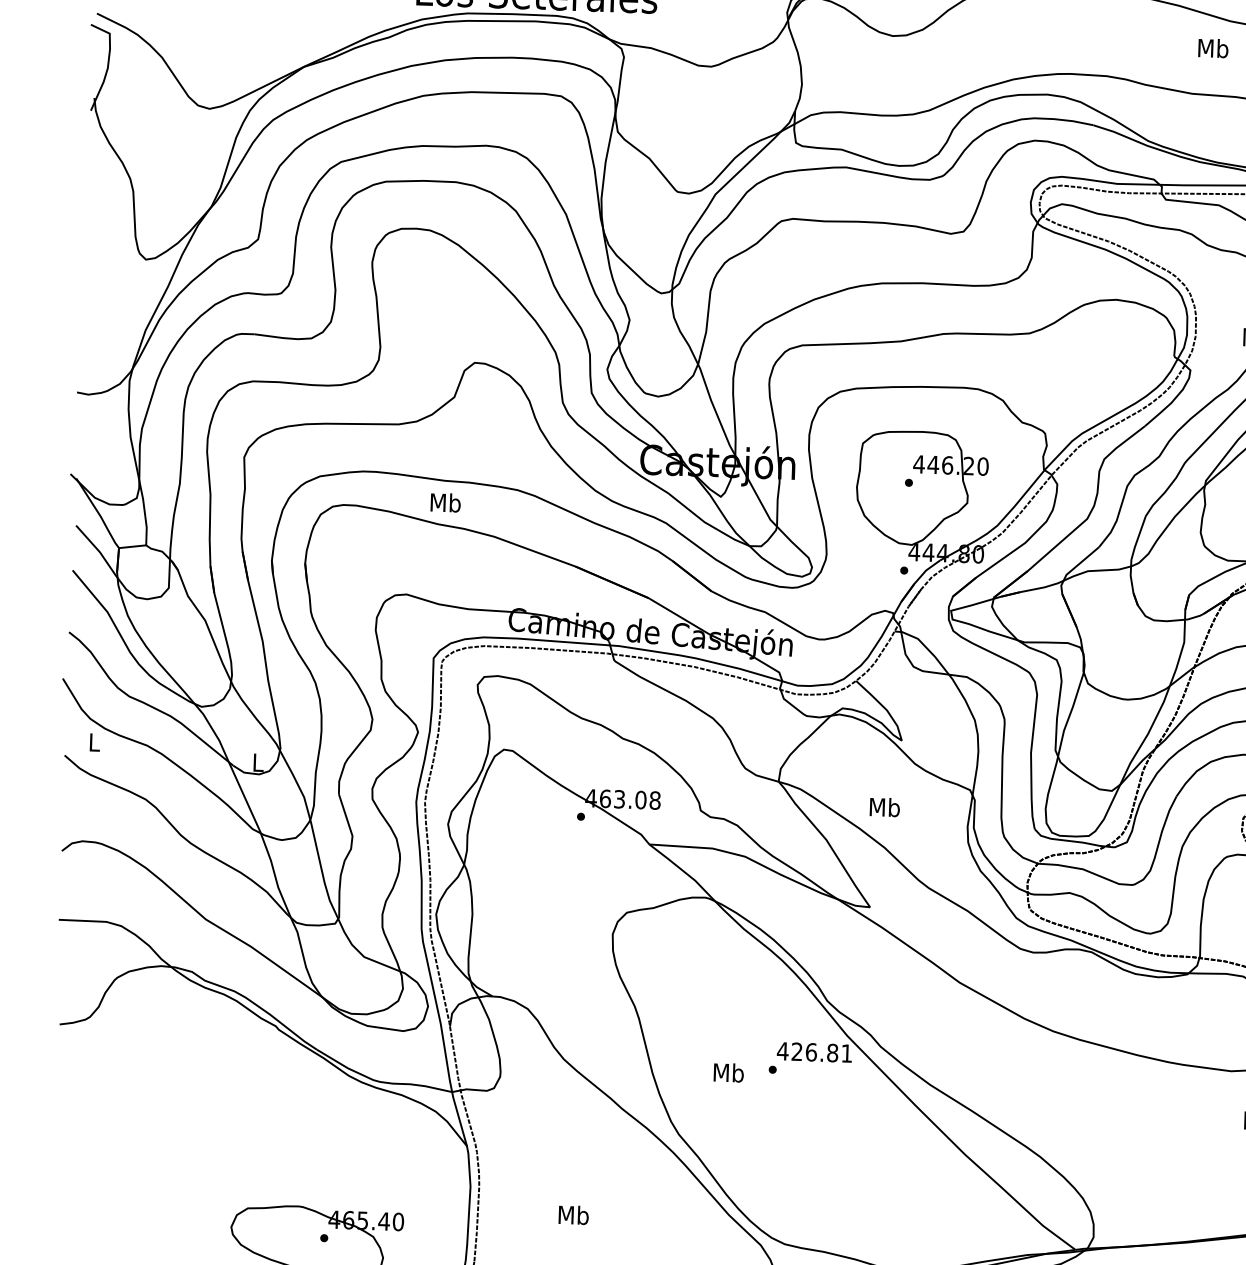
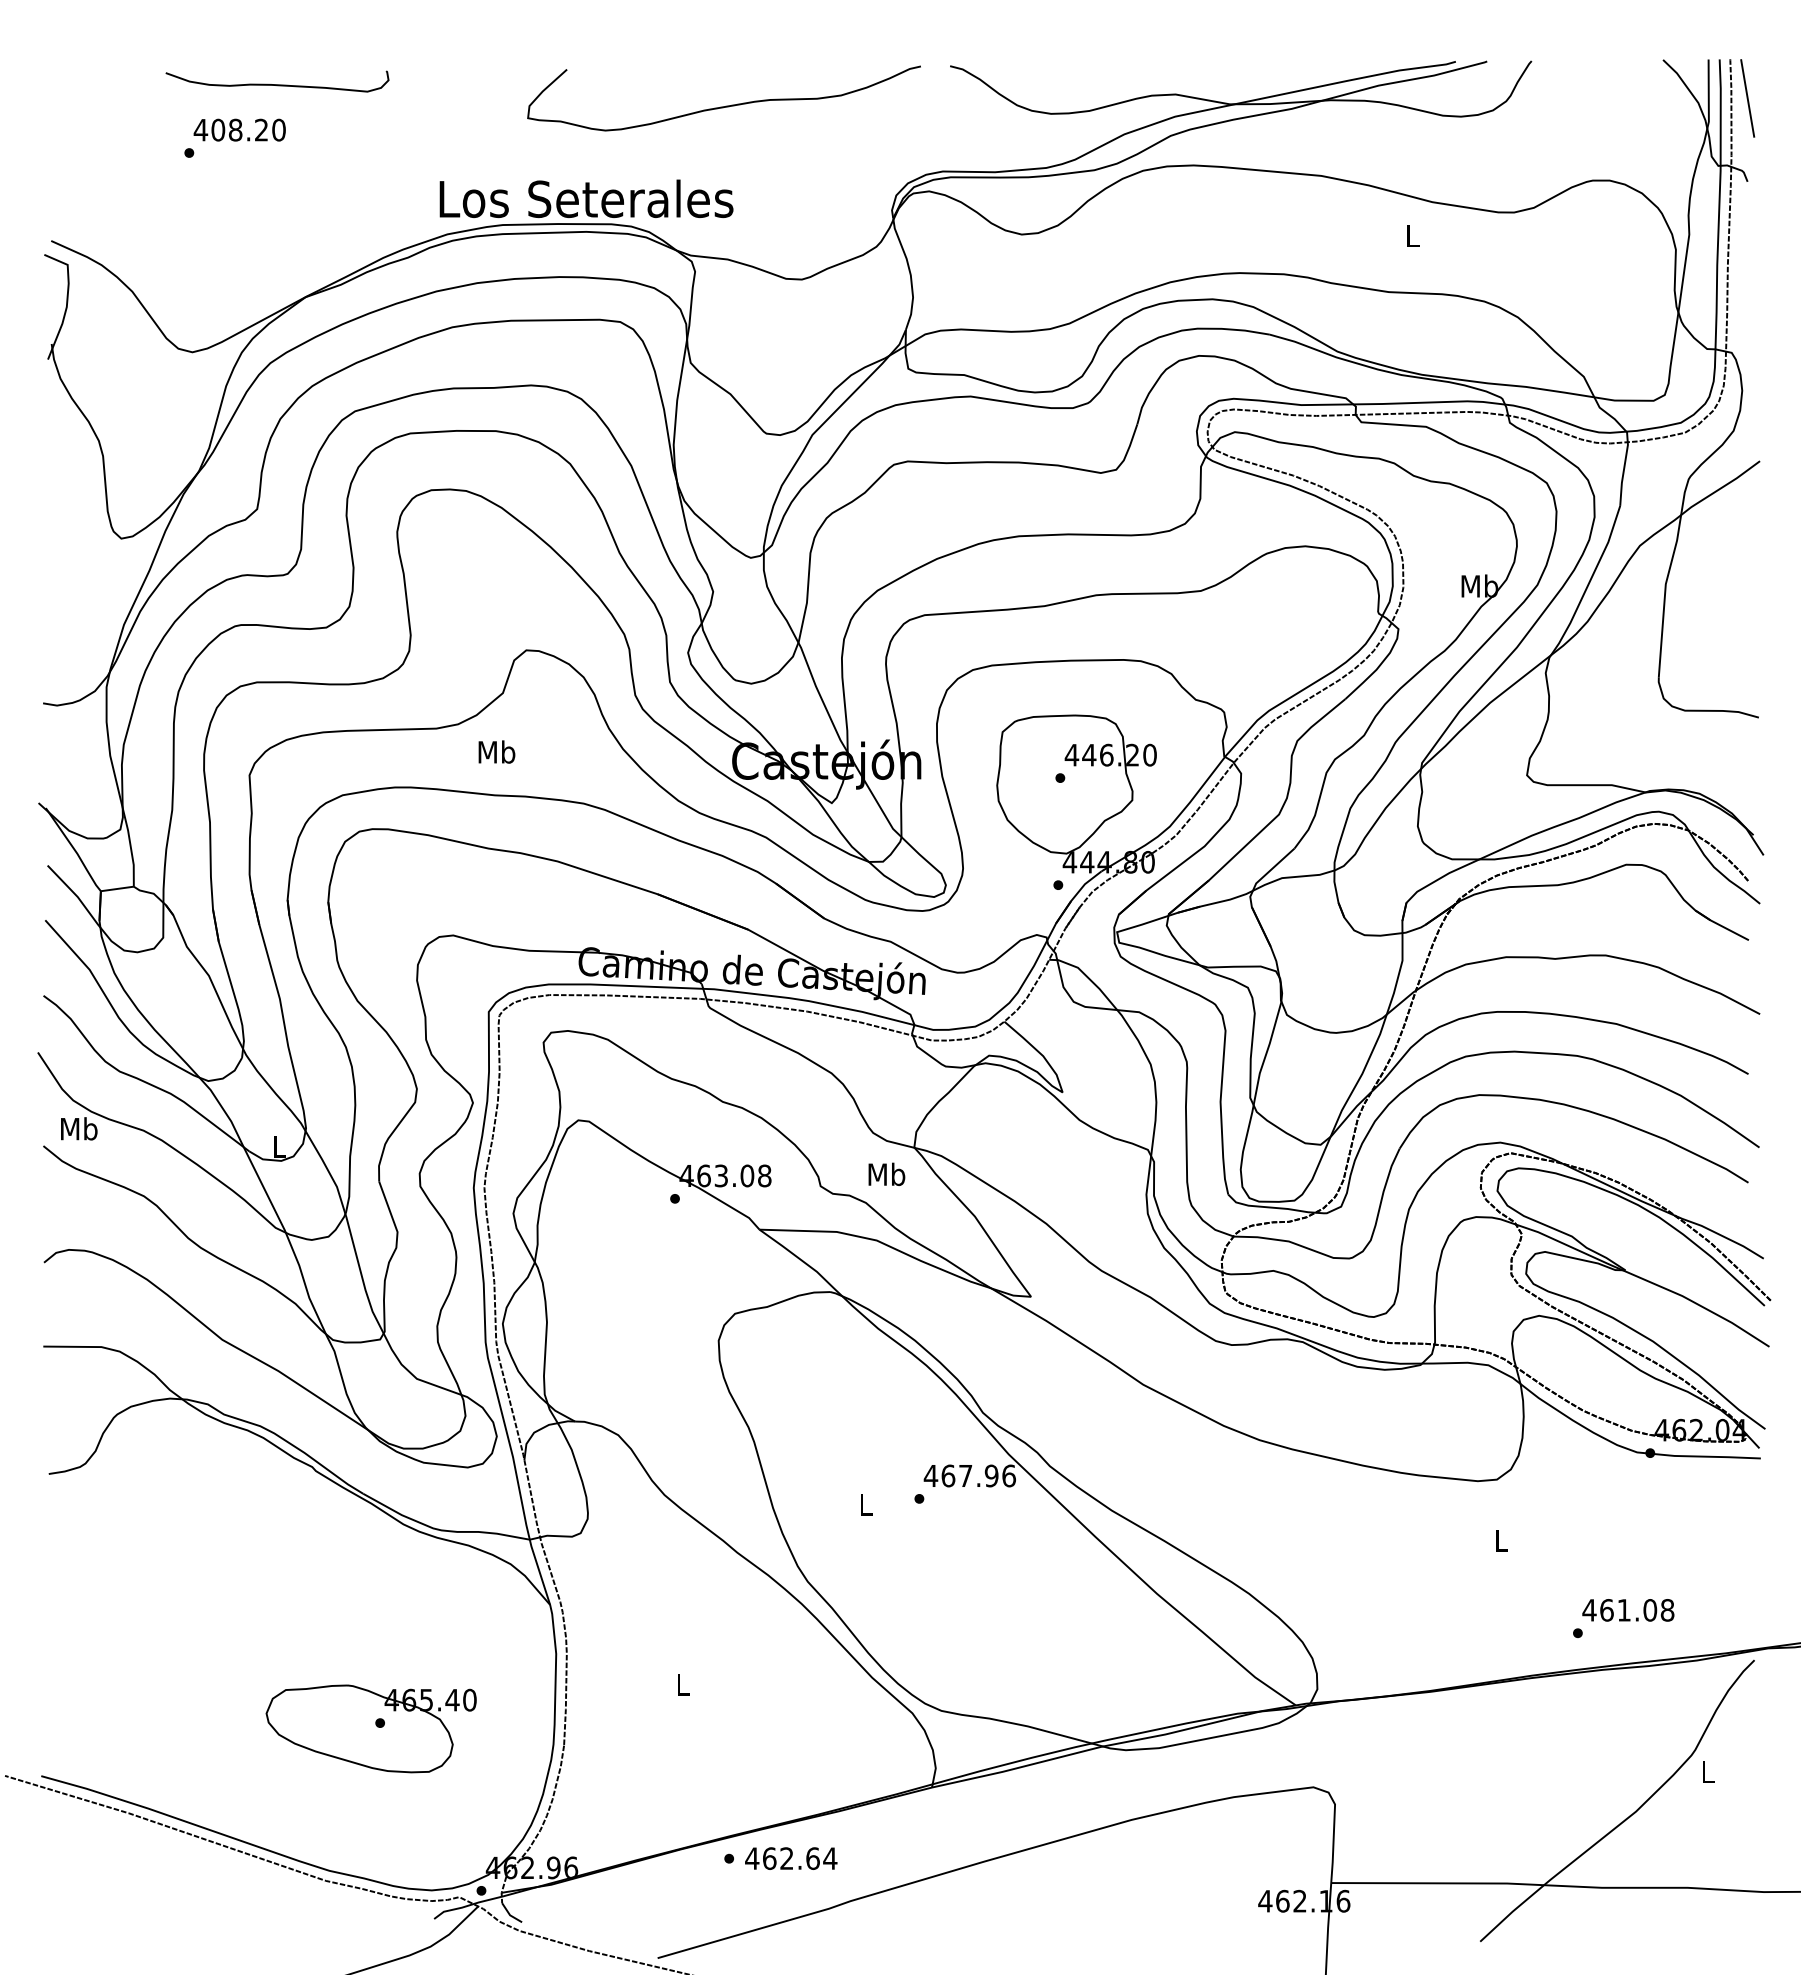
text: (1213, 48) -> (1412, 235), Mb -> L
text: (445, 502) -> (496, 751), moved
text: (94, 742) -> (79, 1128), L -> Mb
text: (884, 806) -> (886, 1173), moved
text: (821, 1052) -> (978, 1475), 426.81 -> 467.96
text: (728, 1072) -> (865, 1504), Mb -> L
text: (574, 1215) -> (683, 1684), Mb -> L

